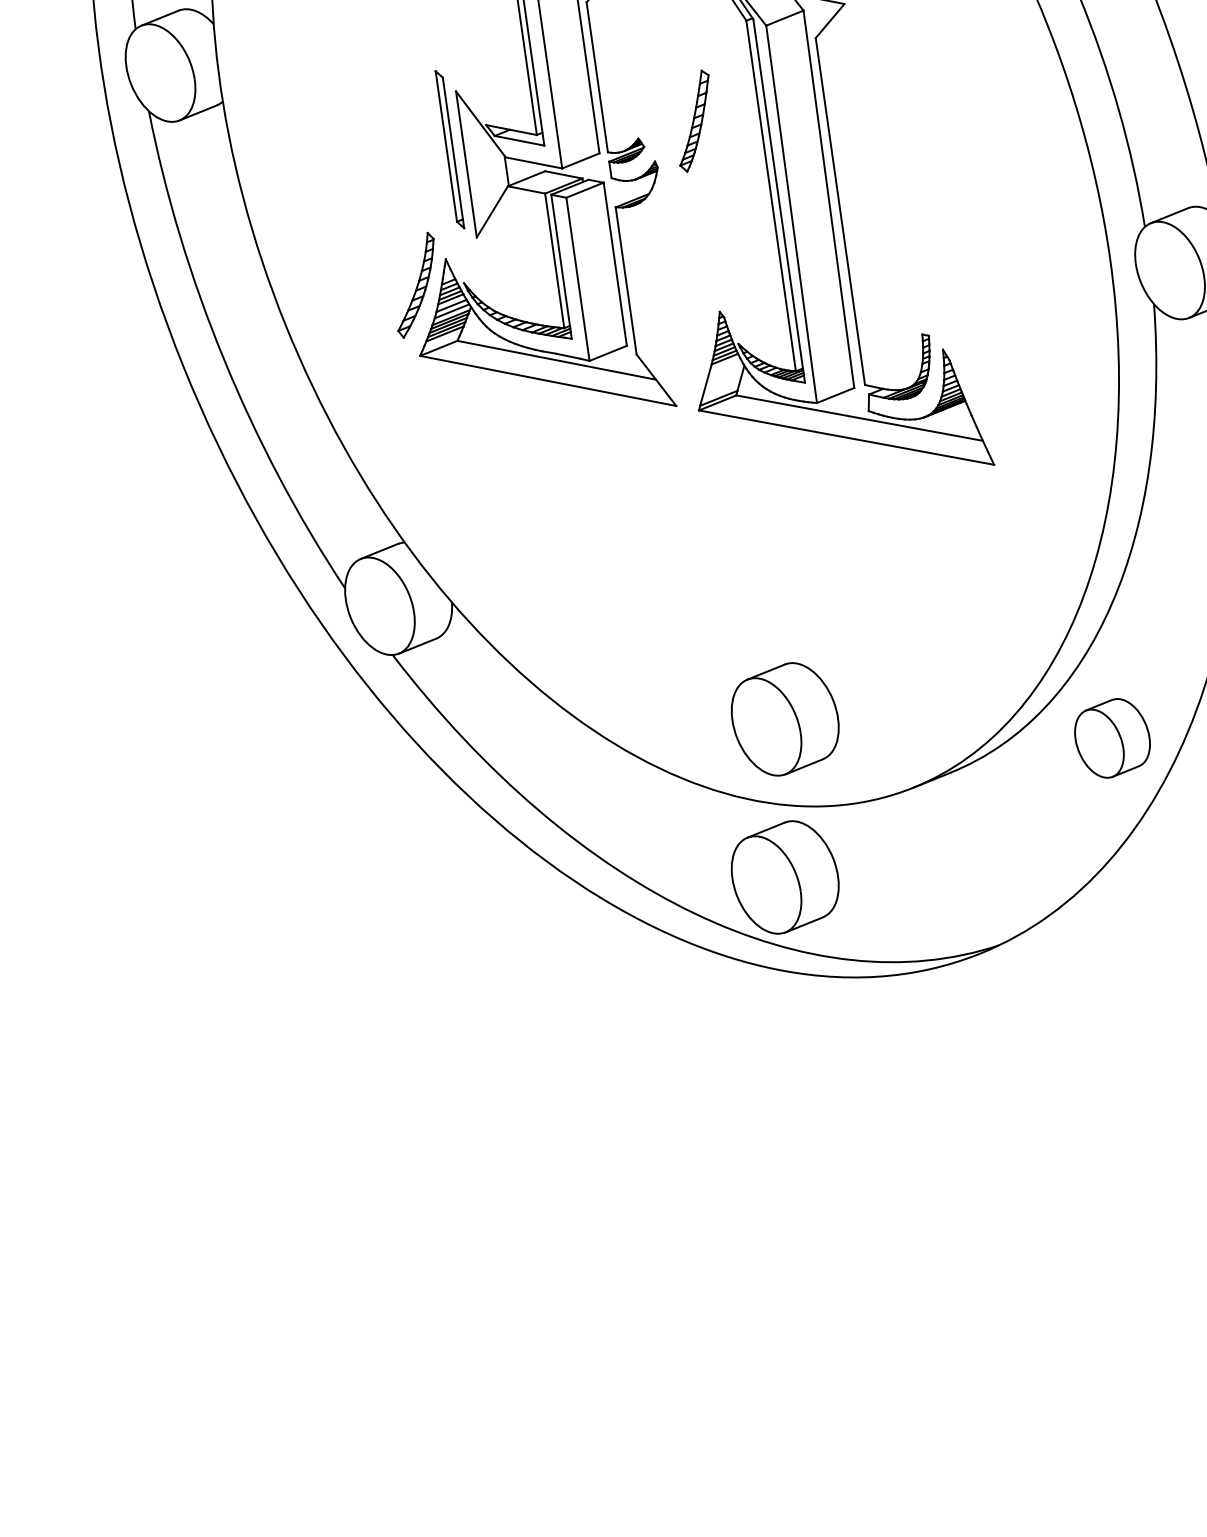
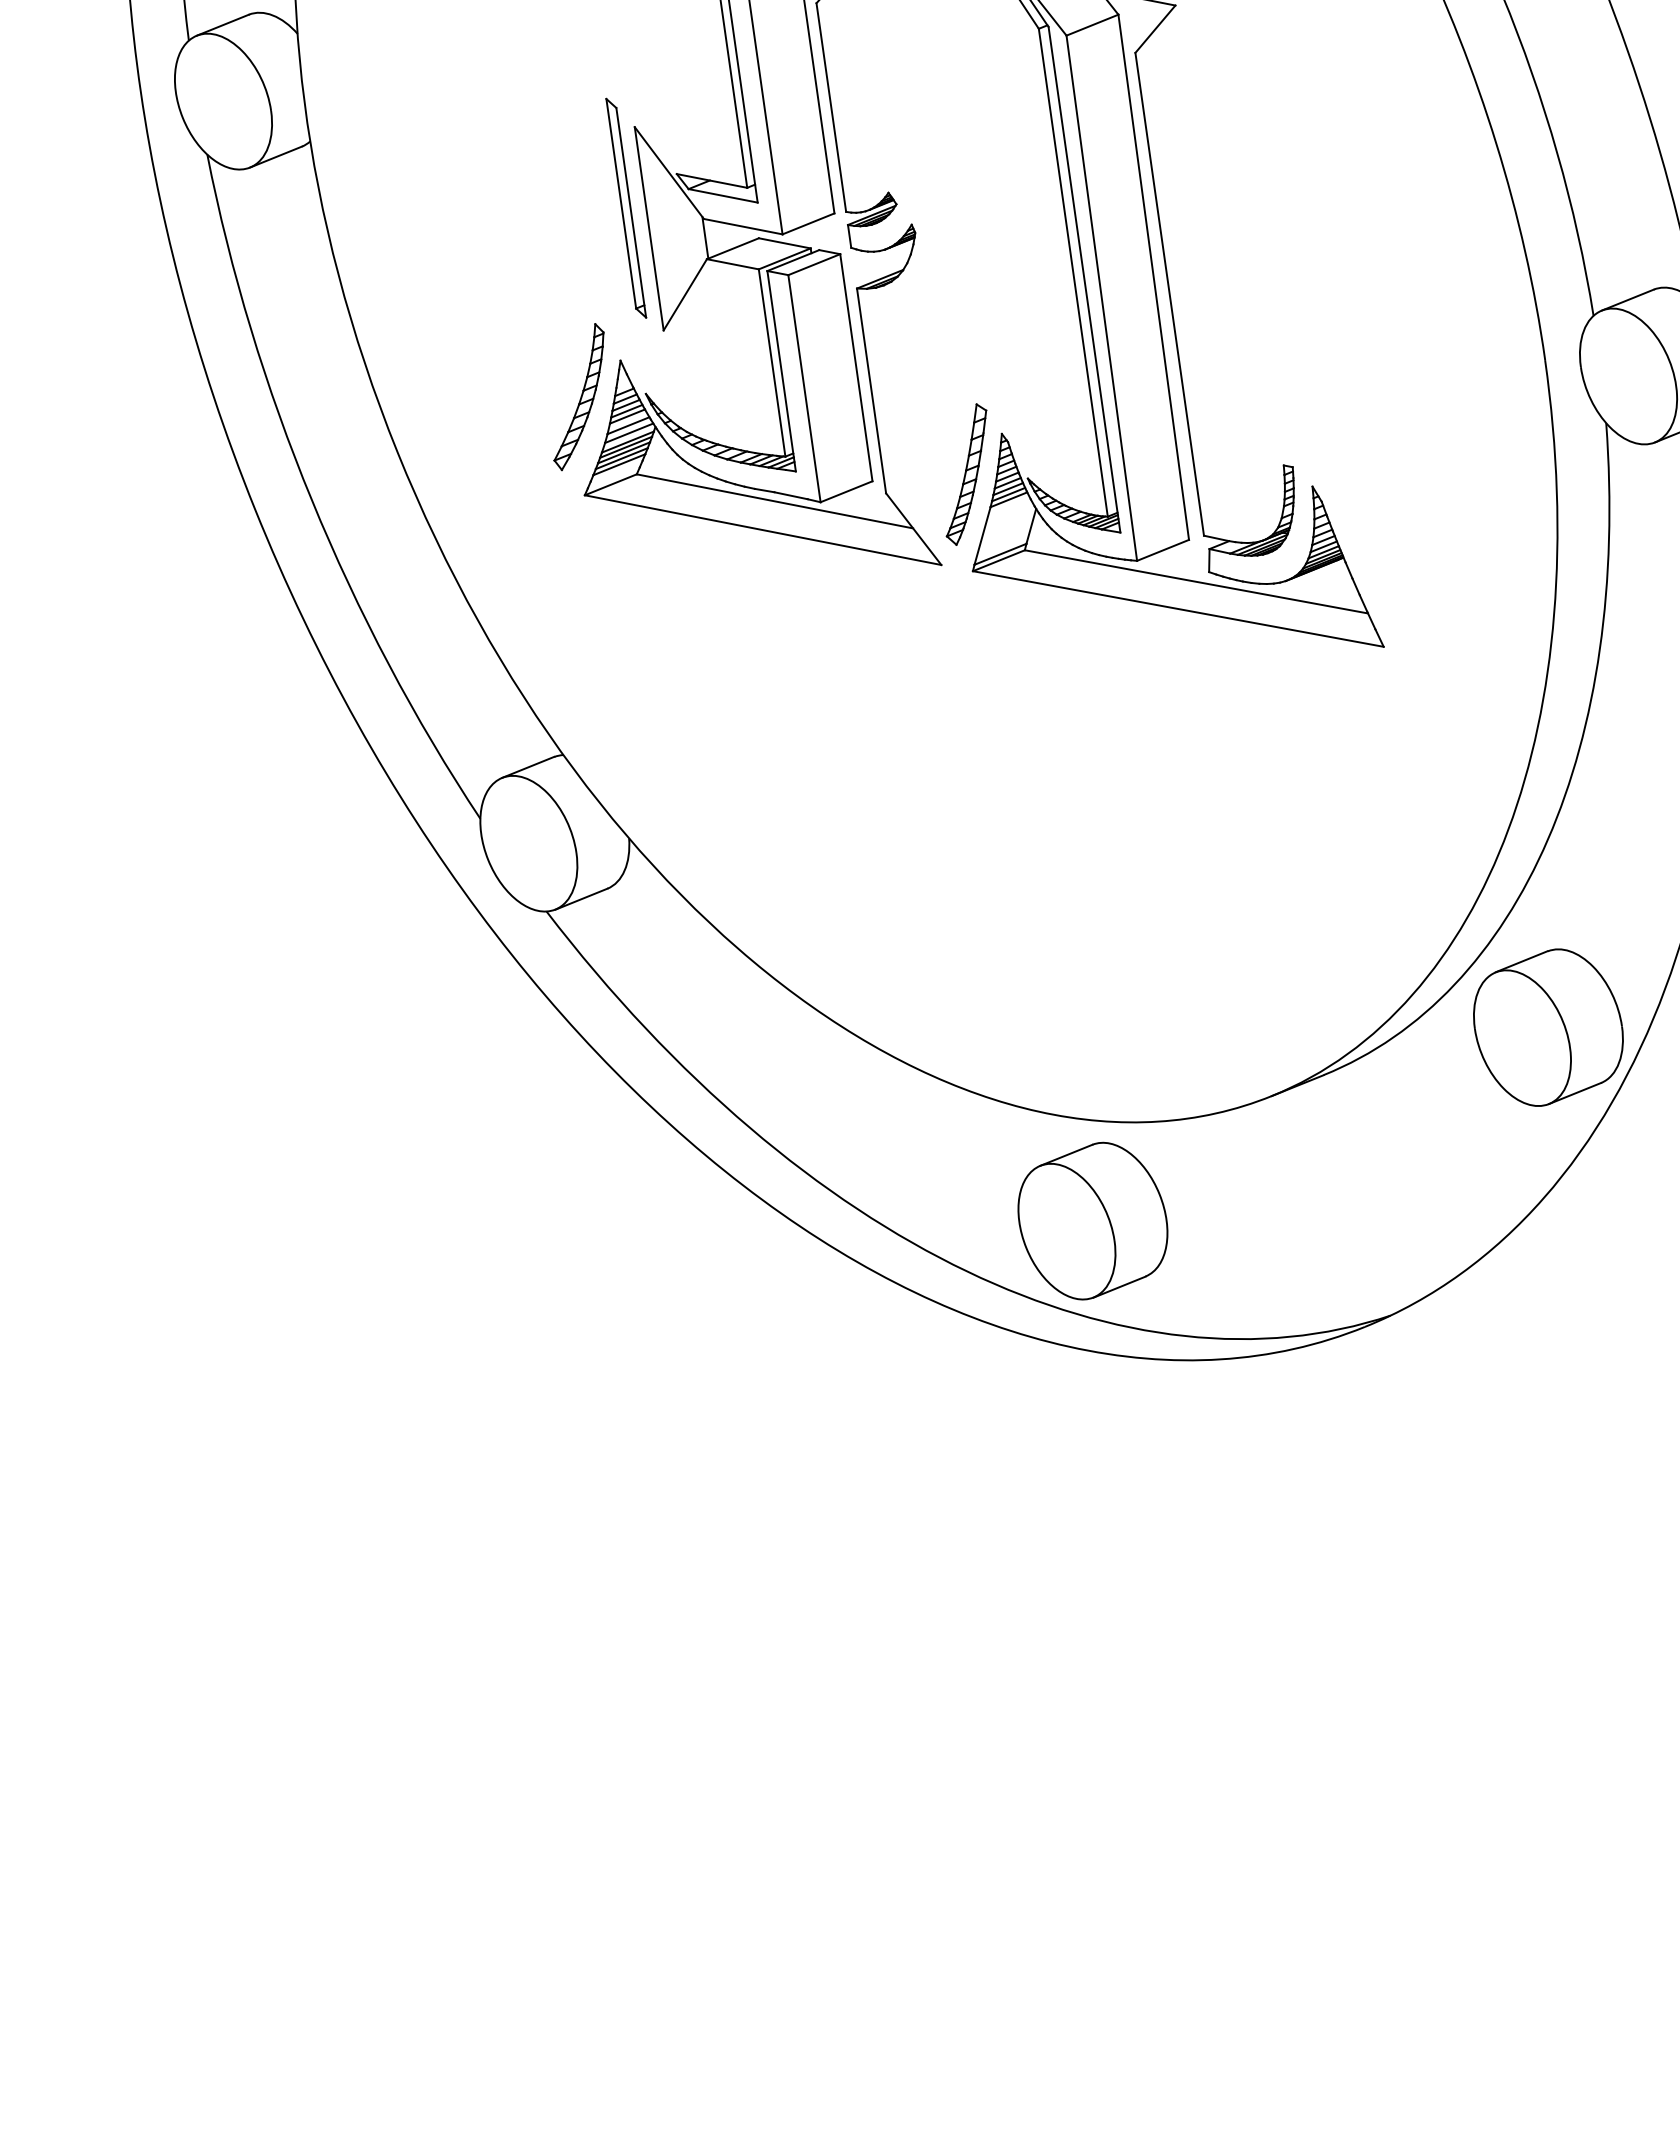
part: (694, 121) -> (966, 474), moved
part: (784, 718) -> (1092, 1000), removed
part: (1112, 738) -> (1548, 1027), size x1.43

